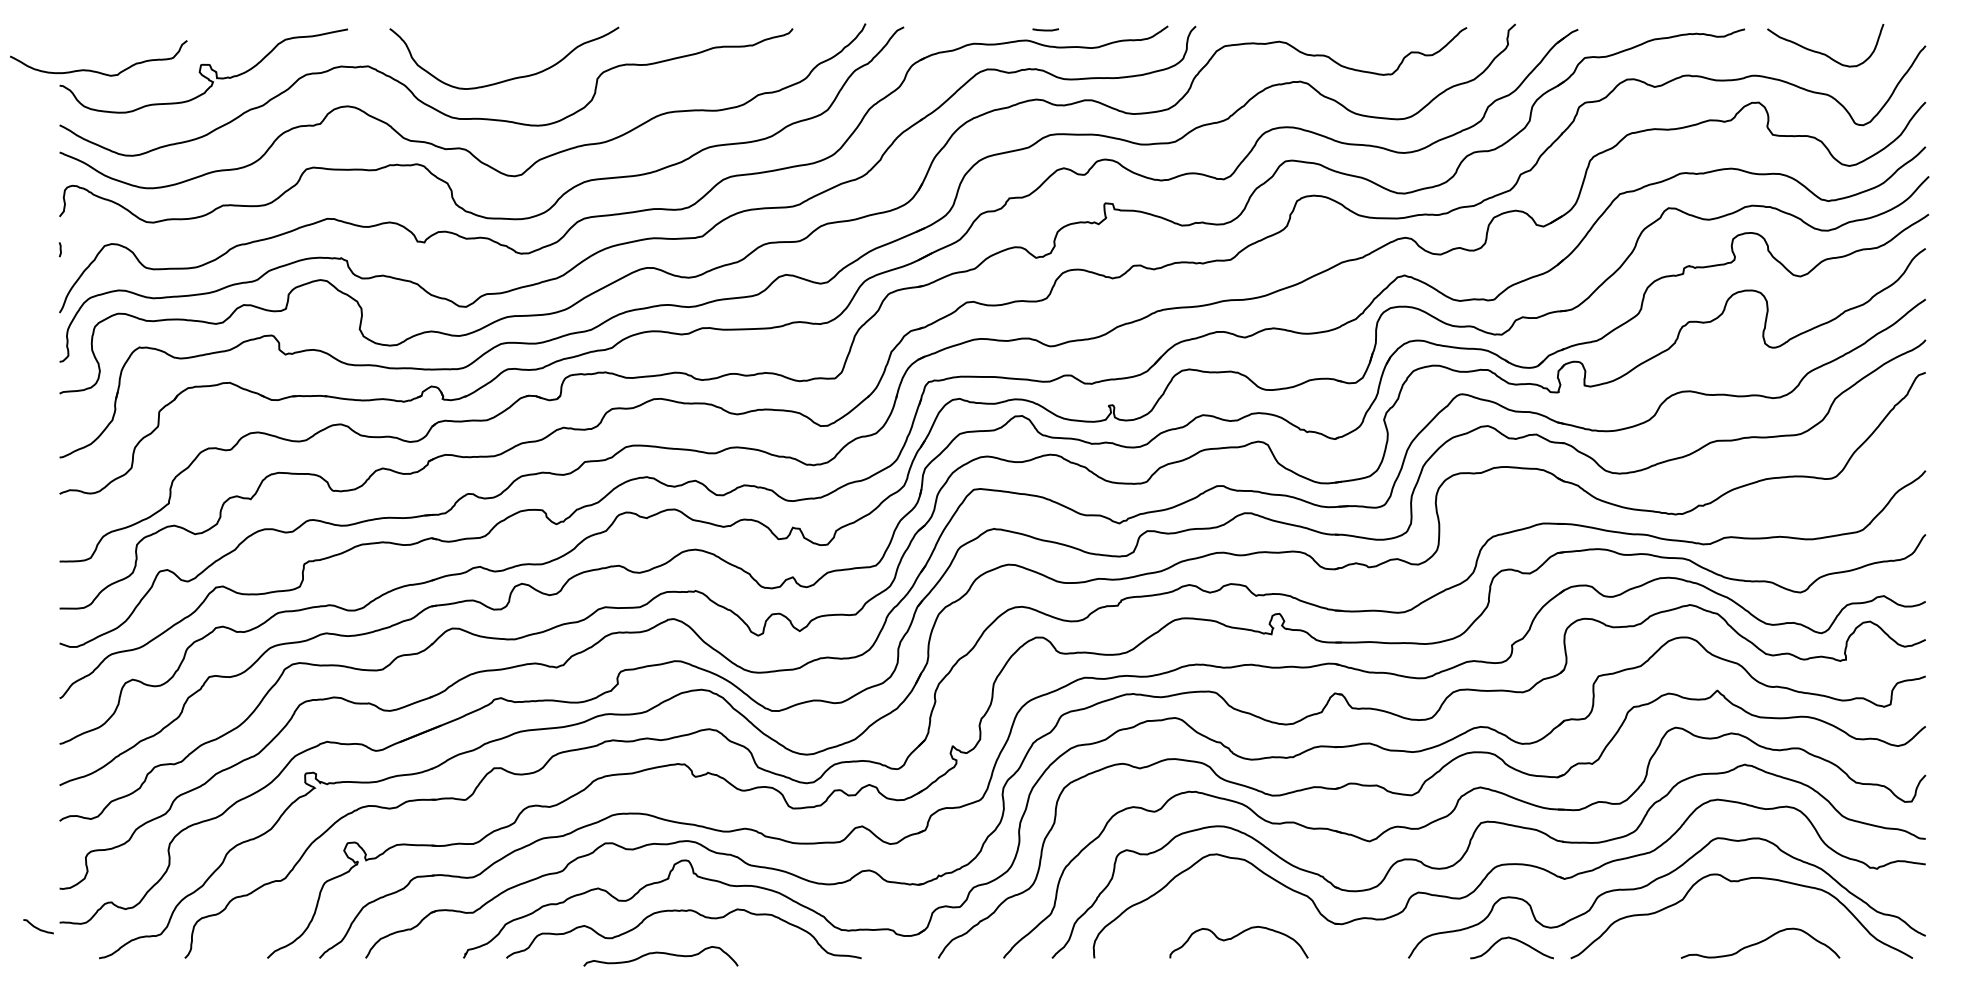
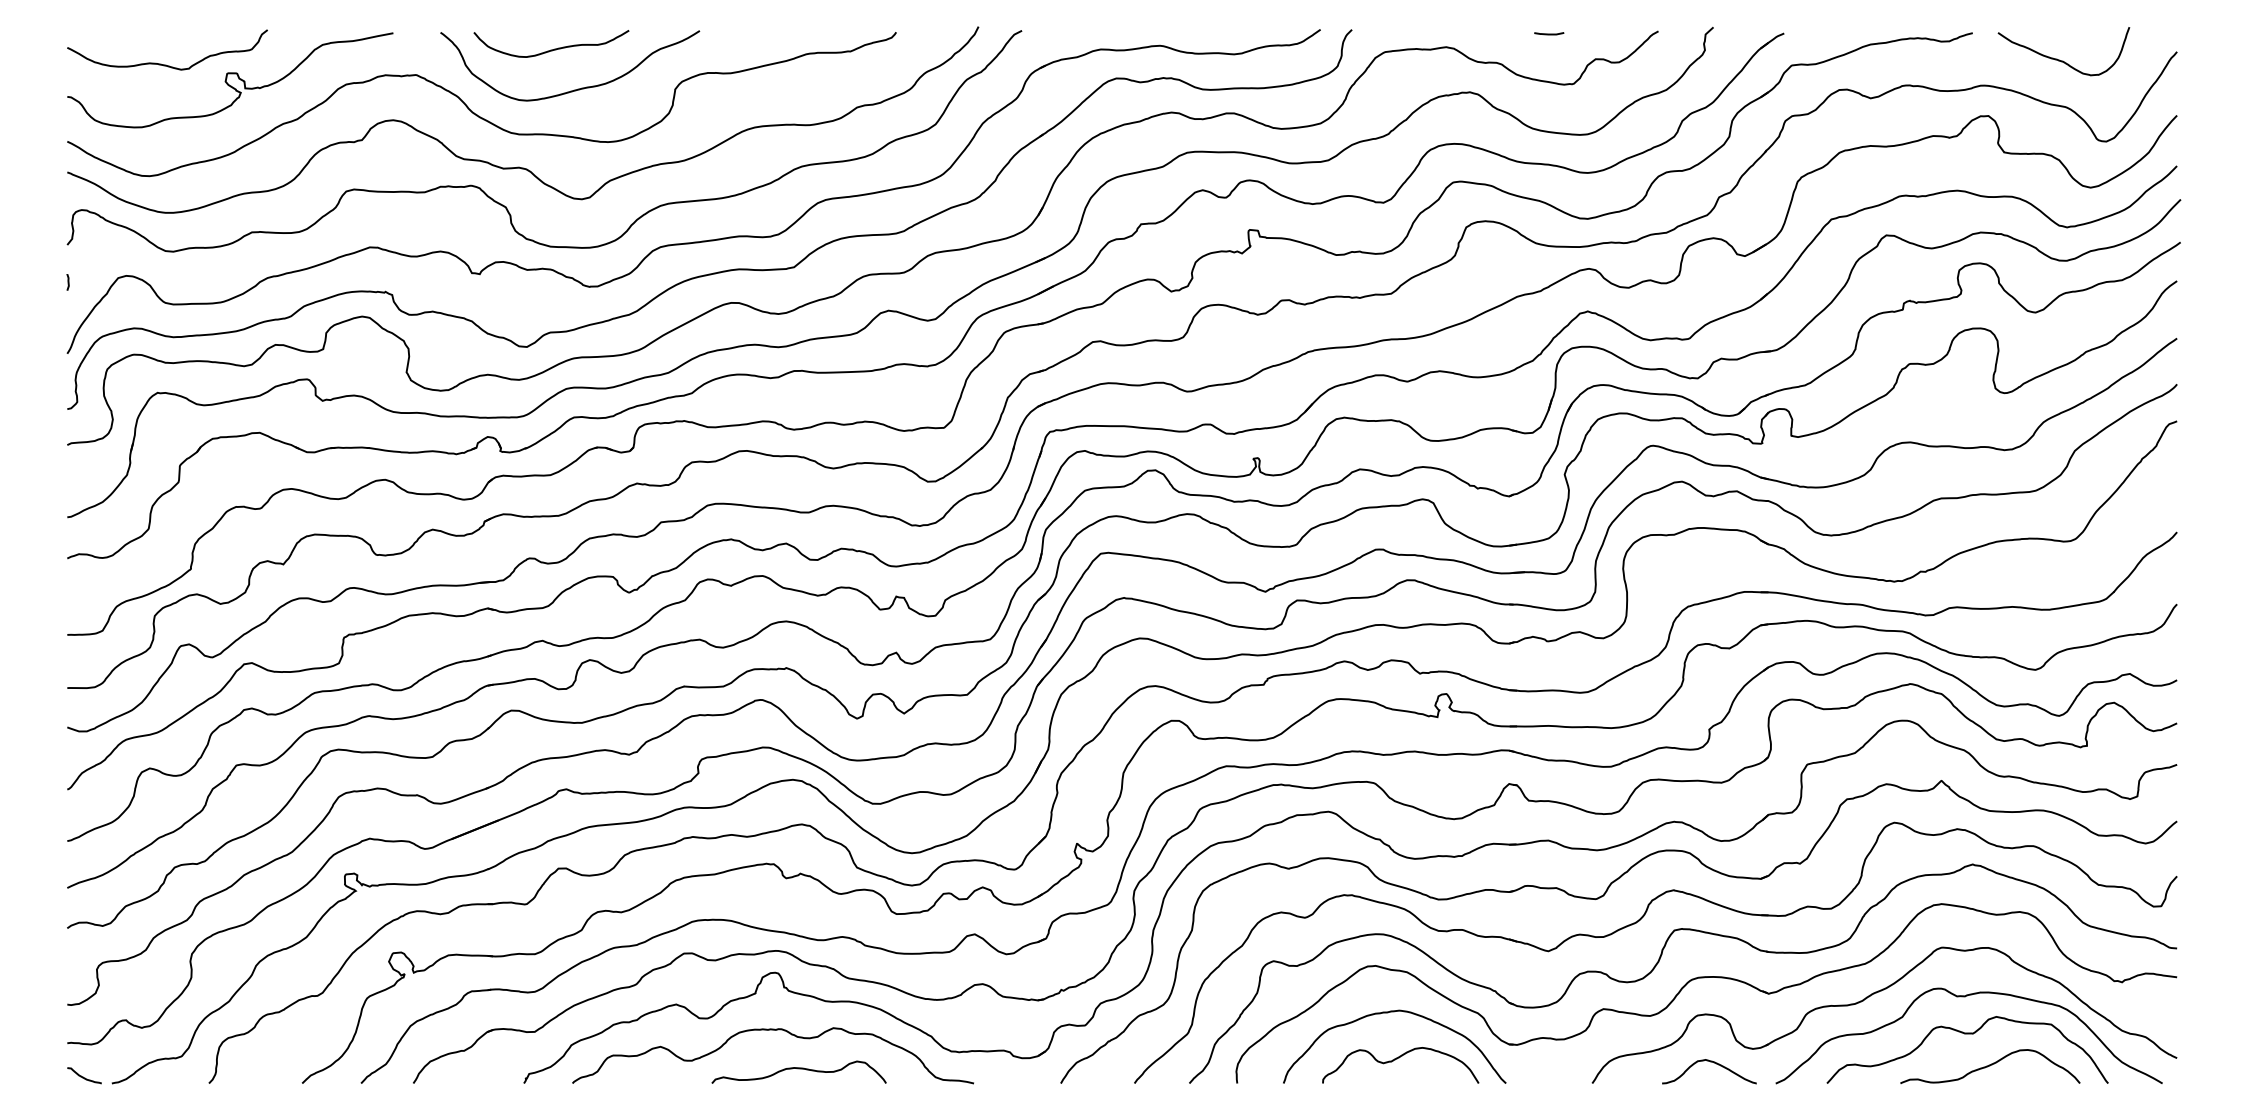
line: (1046, 29) -> (1549, 33), moved
curve: (490, 42) -> (554, 48), added
curve: (97, 71) -> (166, 64), moved
curve: (1228, 896) -> (1388, 1013), added
curve: (1740, 915) -> (1967, 1034), added
curve: (37, 927) -> (83, 1076), moved
curve: (660, 953) -> (798, 1069), moved

